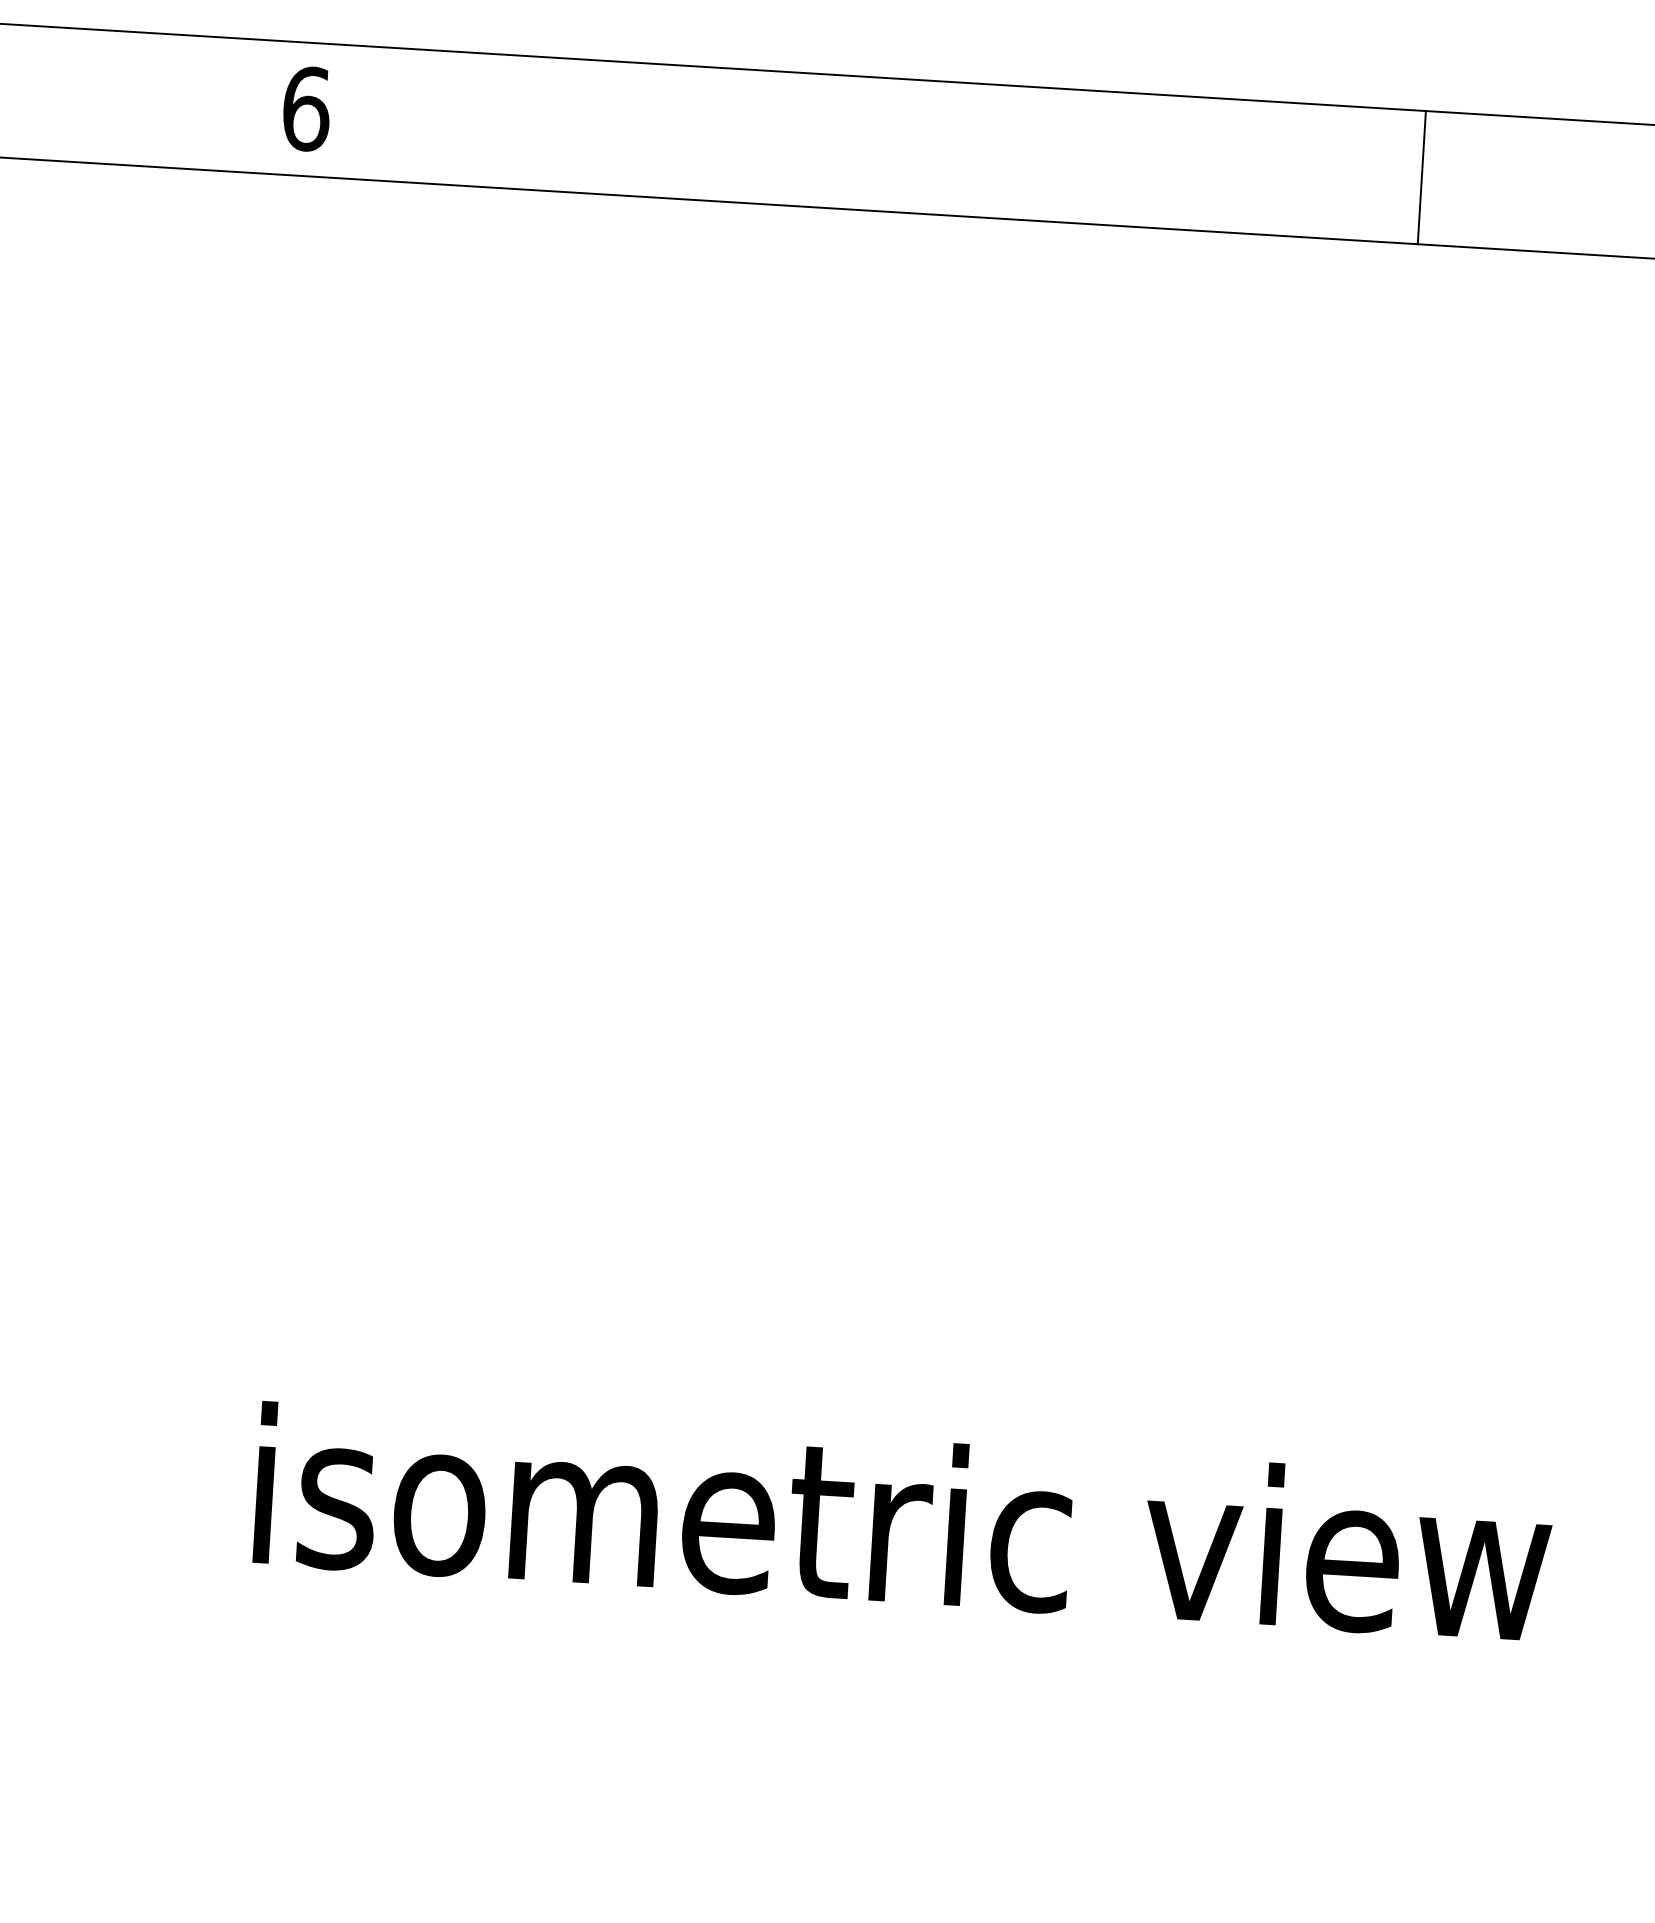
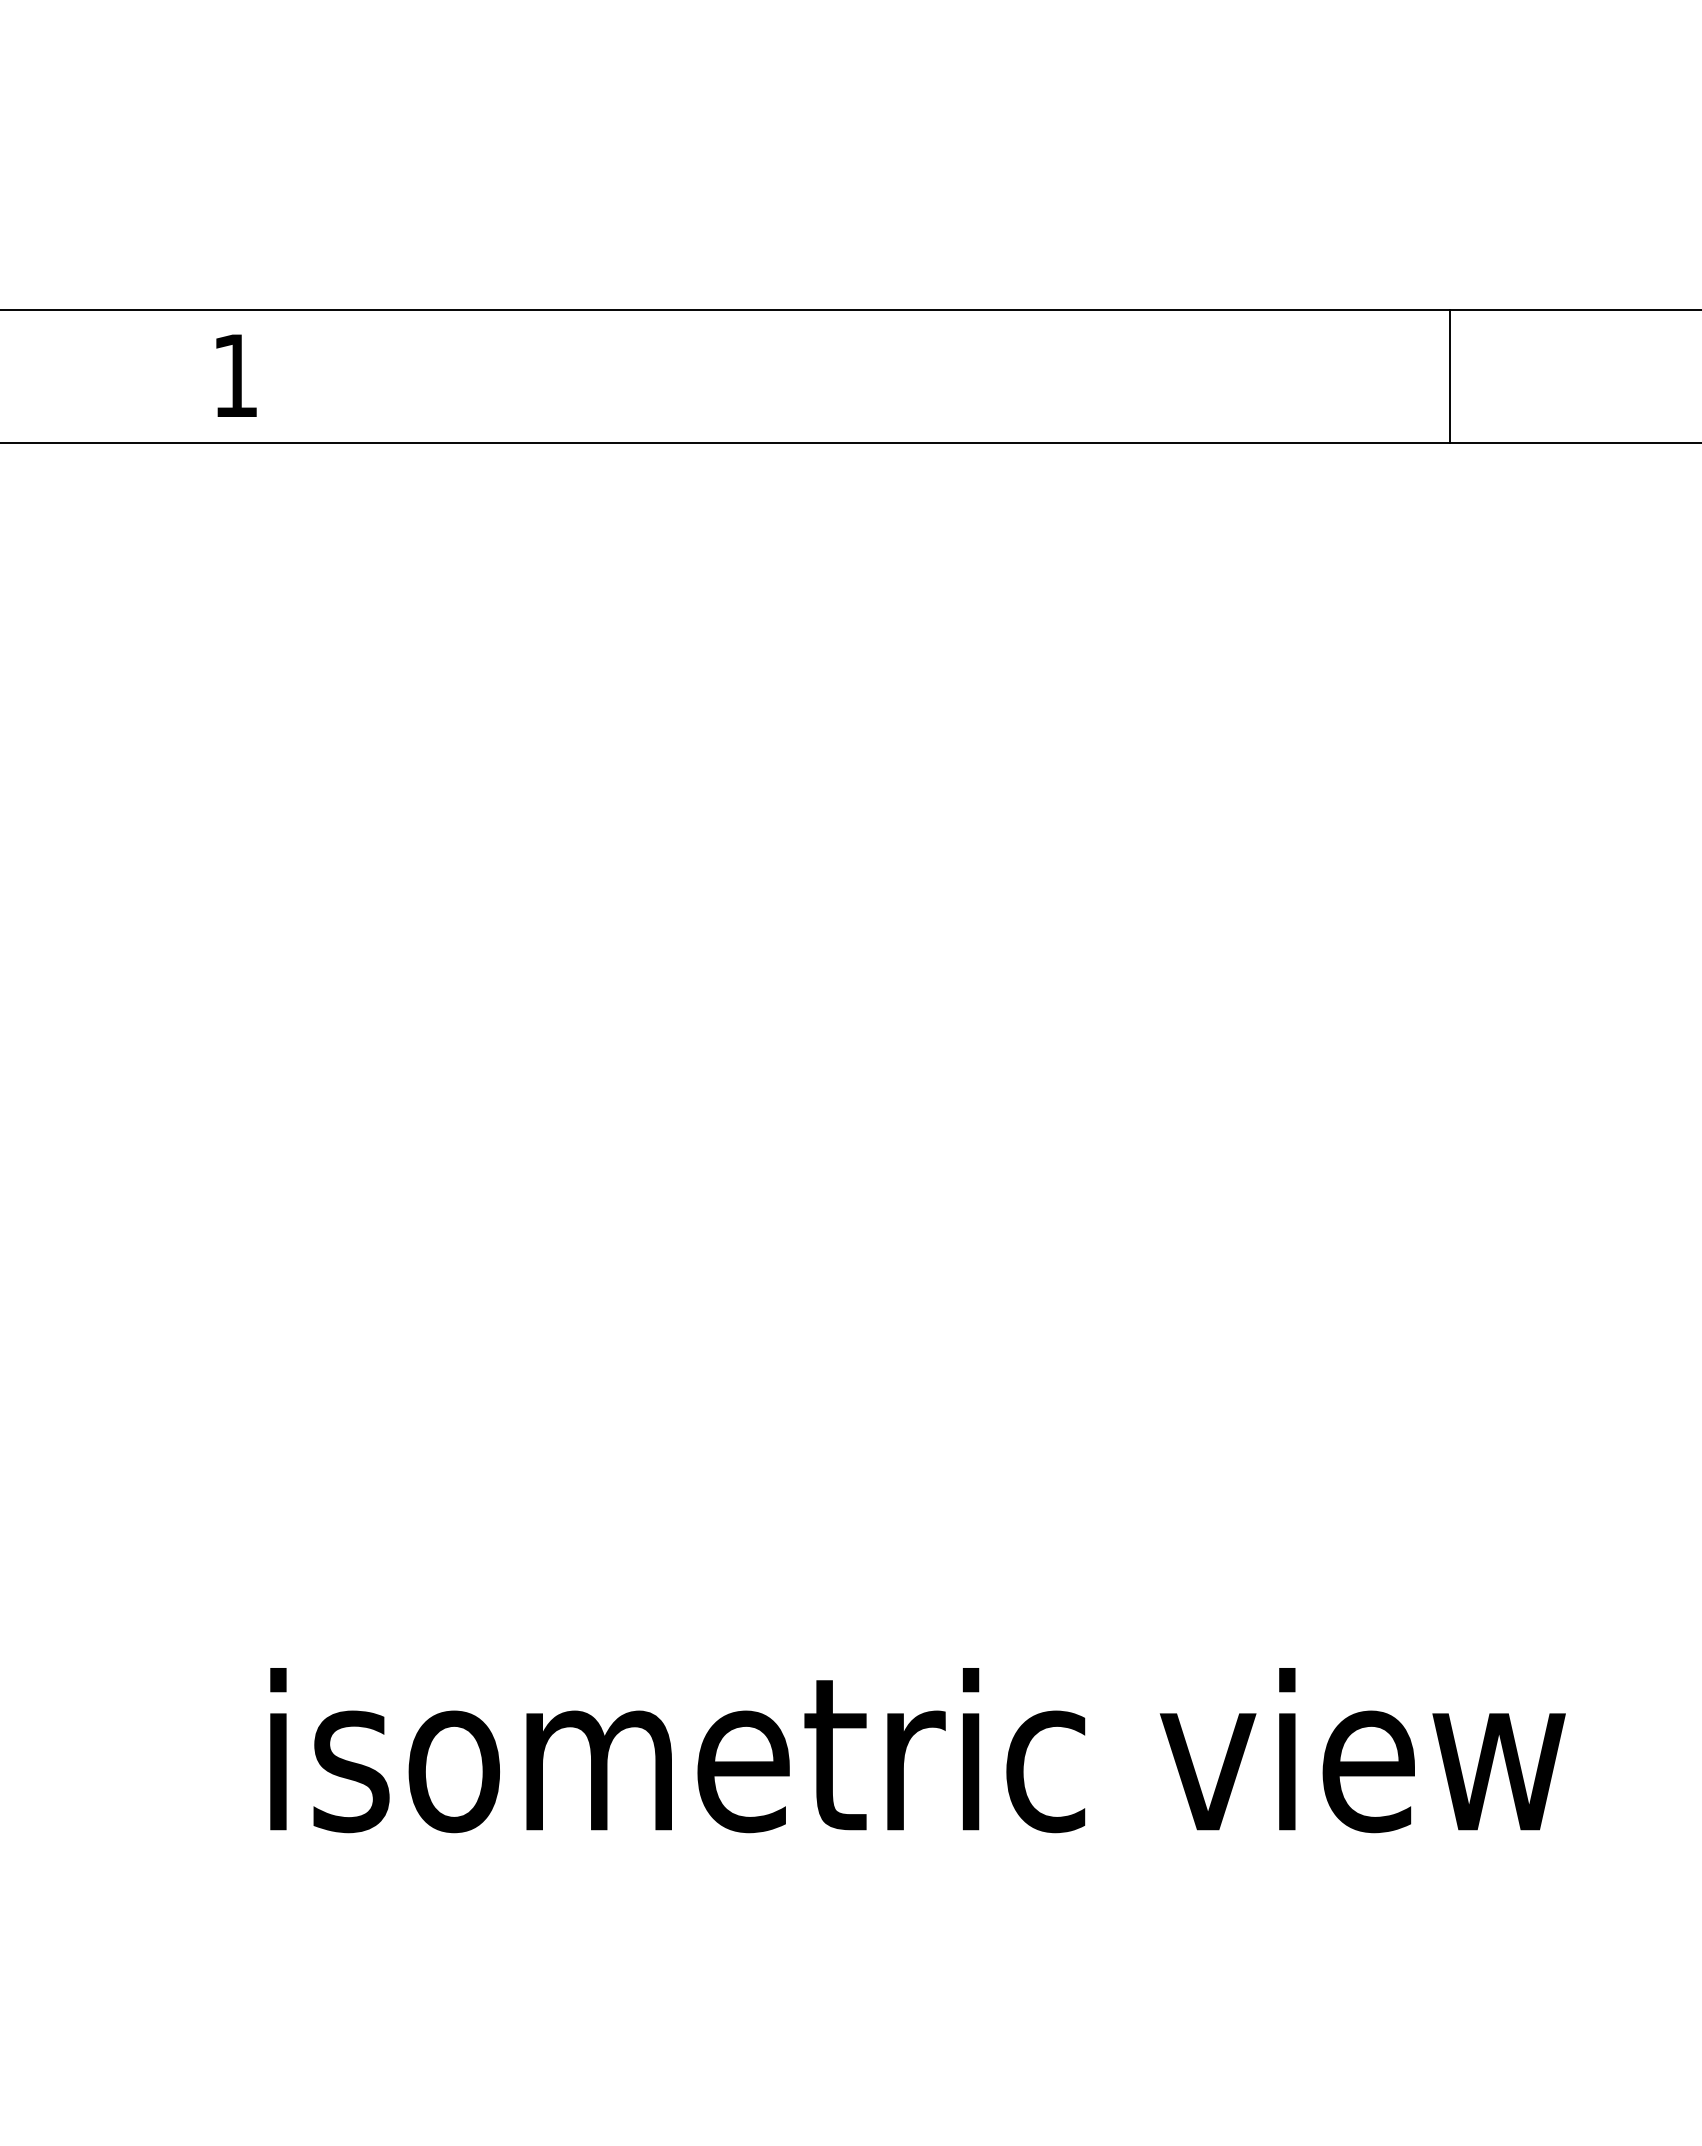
text: (306, 108) -> (235, 375), 6 -> 1
line: (1422, 176) -> (1450, 375), moved

